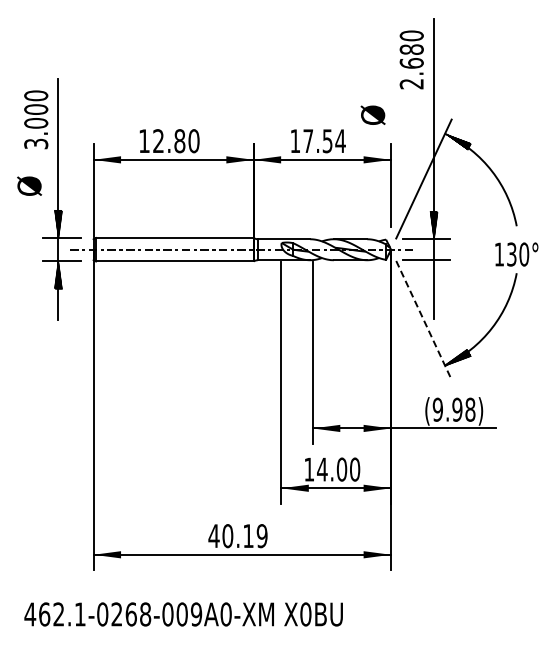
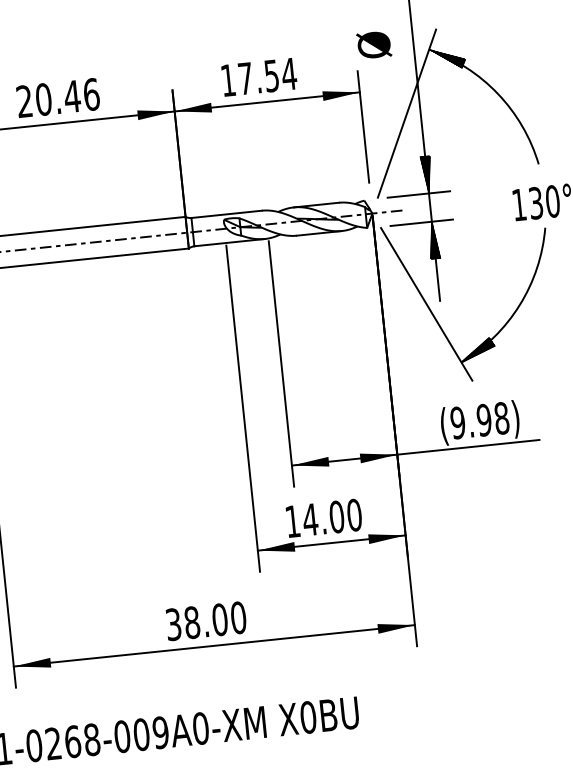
text: (372, 114) -> (373, 44), moved
text: (169, 141) -> (58, 98), 12.80 -> 20.46
hatch: (433, 273) -> (433, 239), added
line: (423, 320) -> (426, 304), dashed -> solid
text: (237, 536) -> (205, 621), 40.19 -> 38.00

